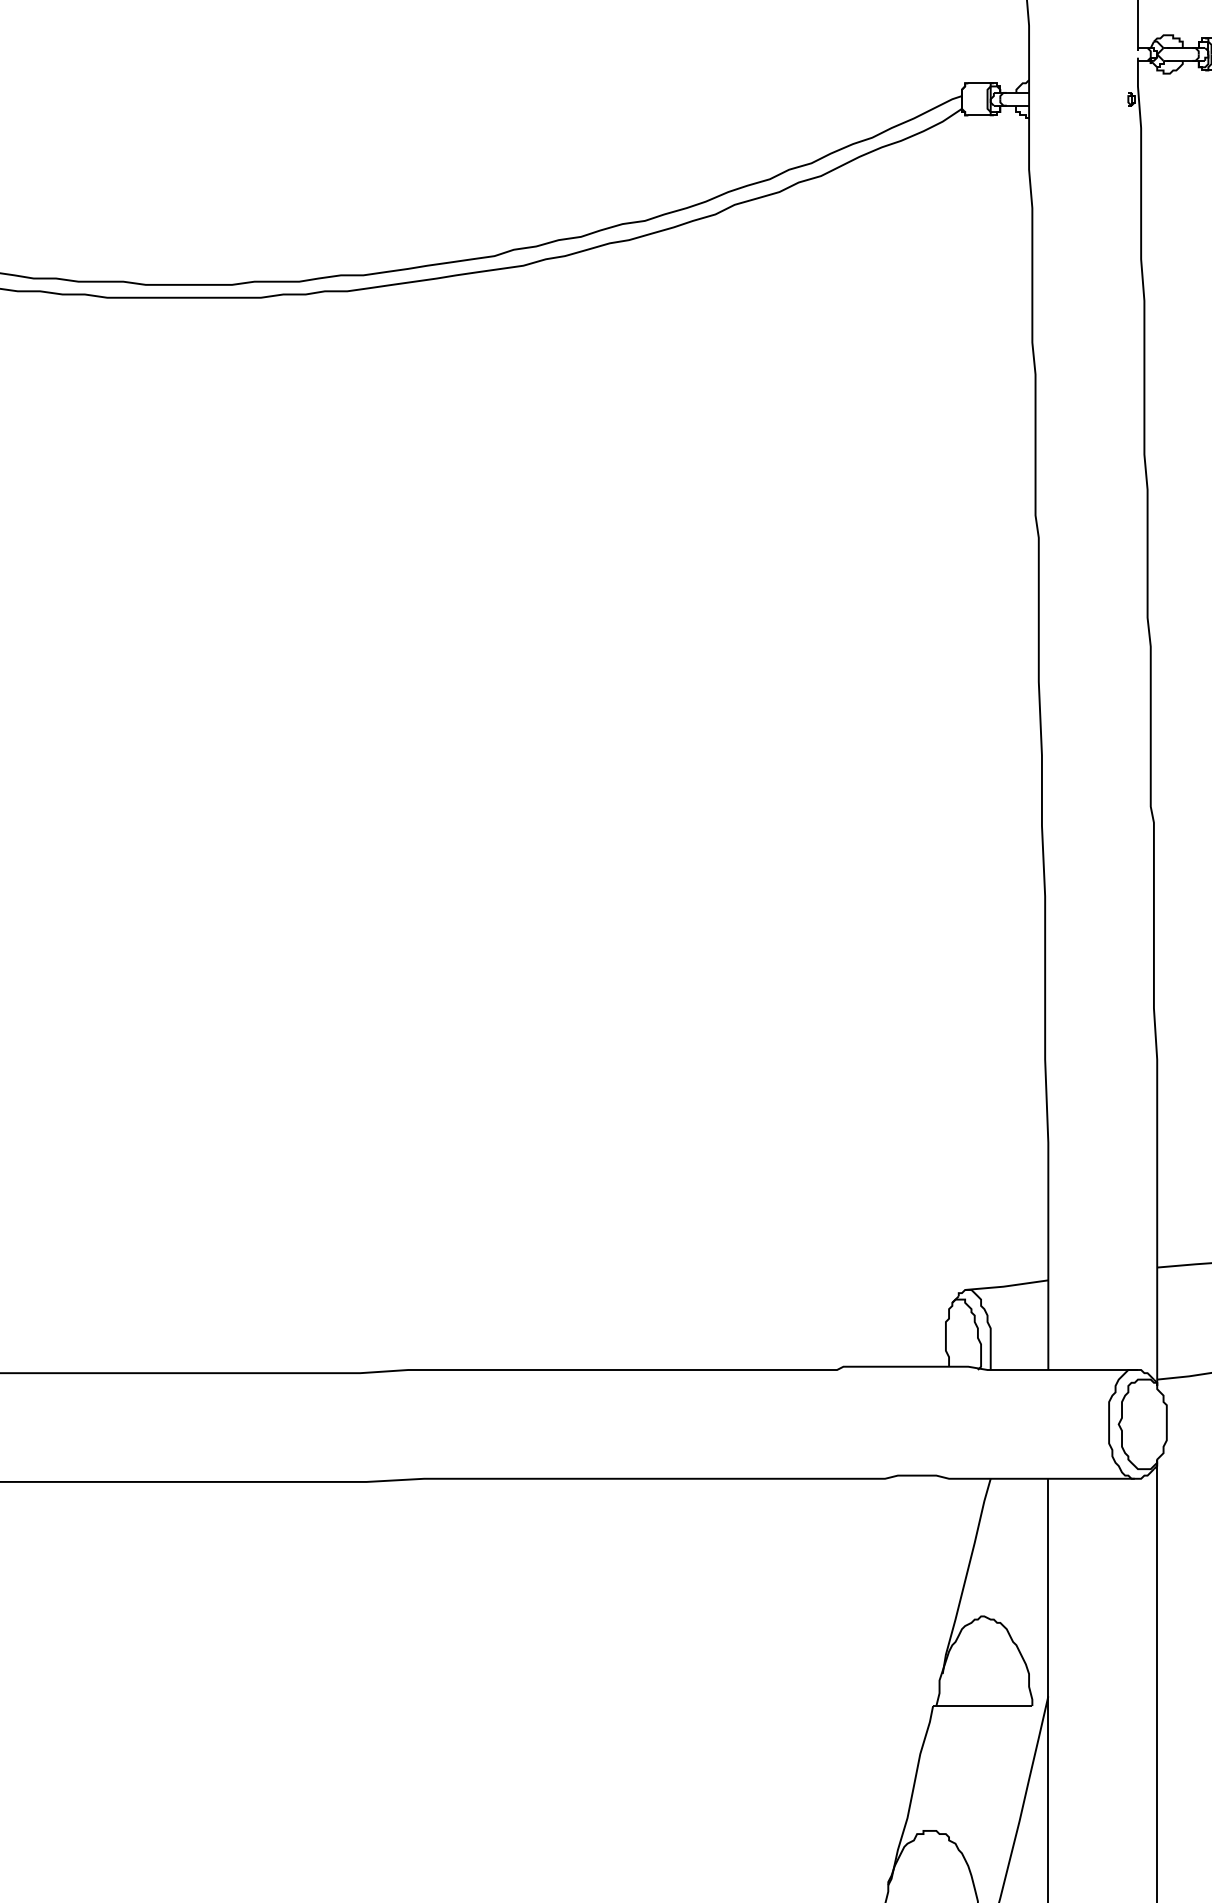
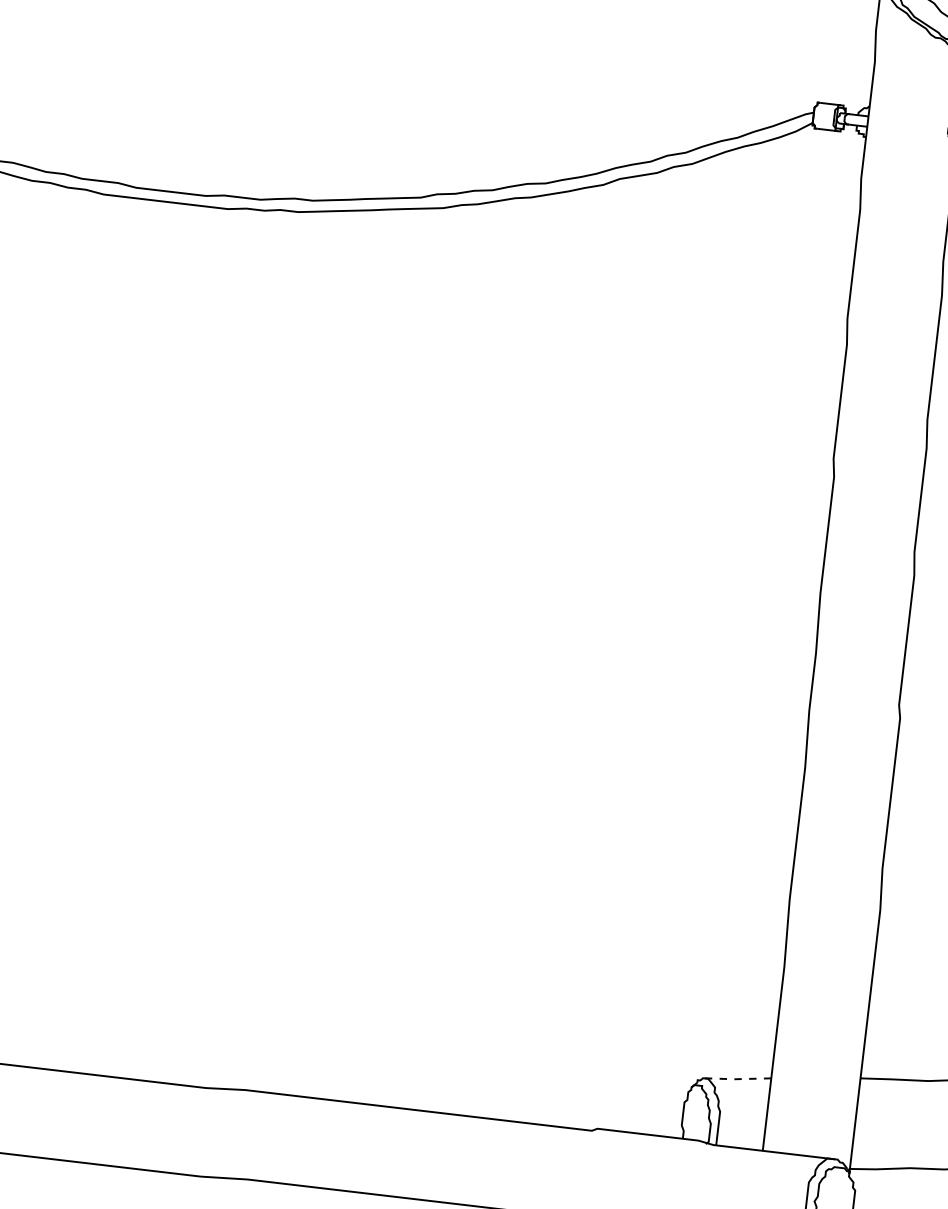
line: (1006, 1286) -> (736, 1079), solid -> dashed

